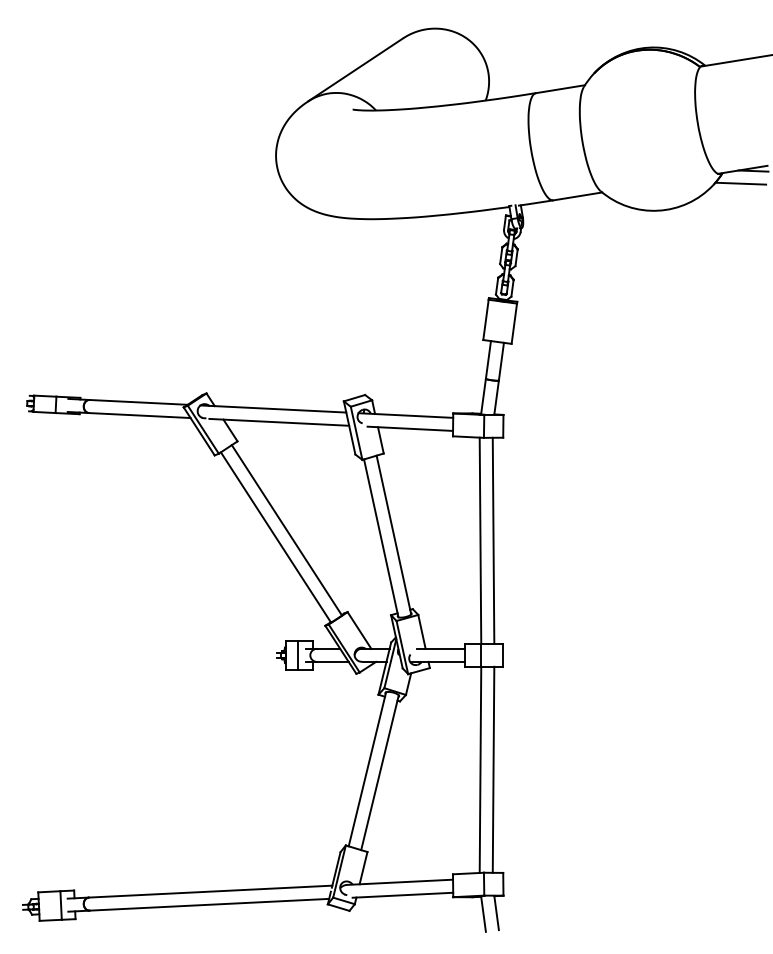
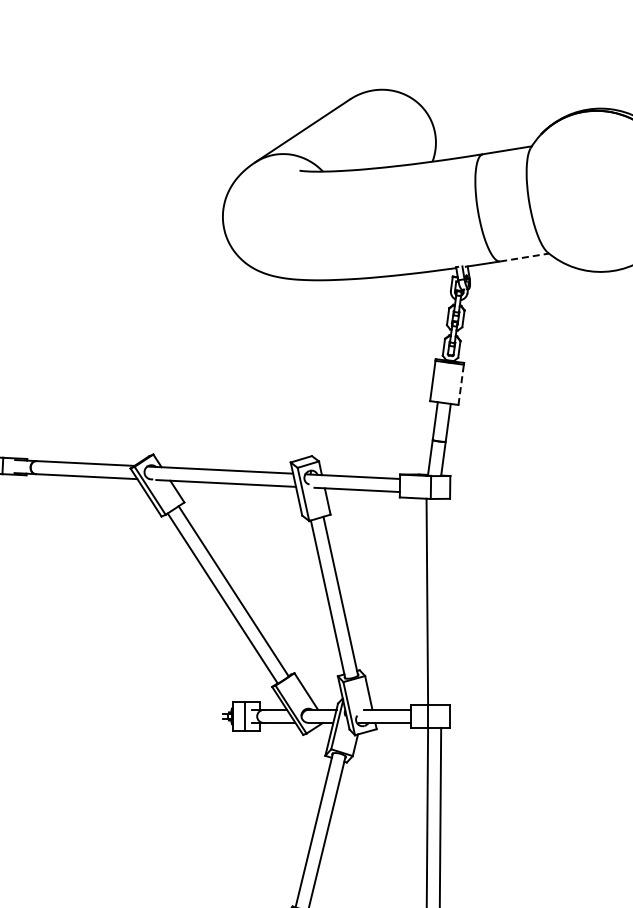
line: (577, 196) -> (524, 257), solid -> dashed
line: (514, 323) -> (461, 384), solid -> dashed
line: (493, 540) -> (440, 601), removed

